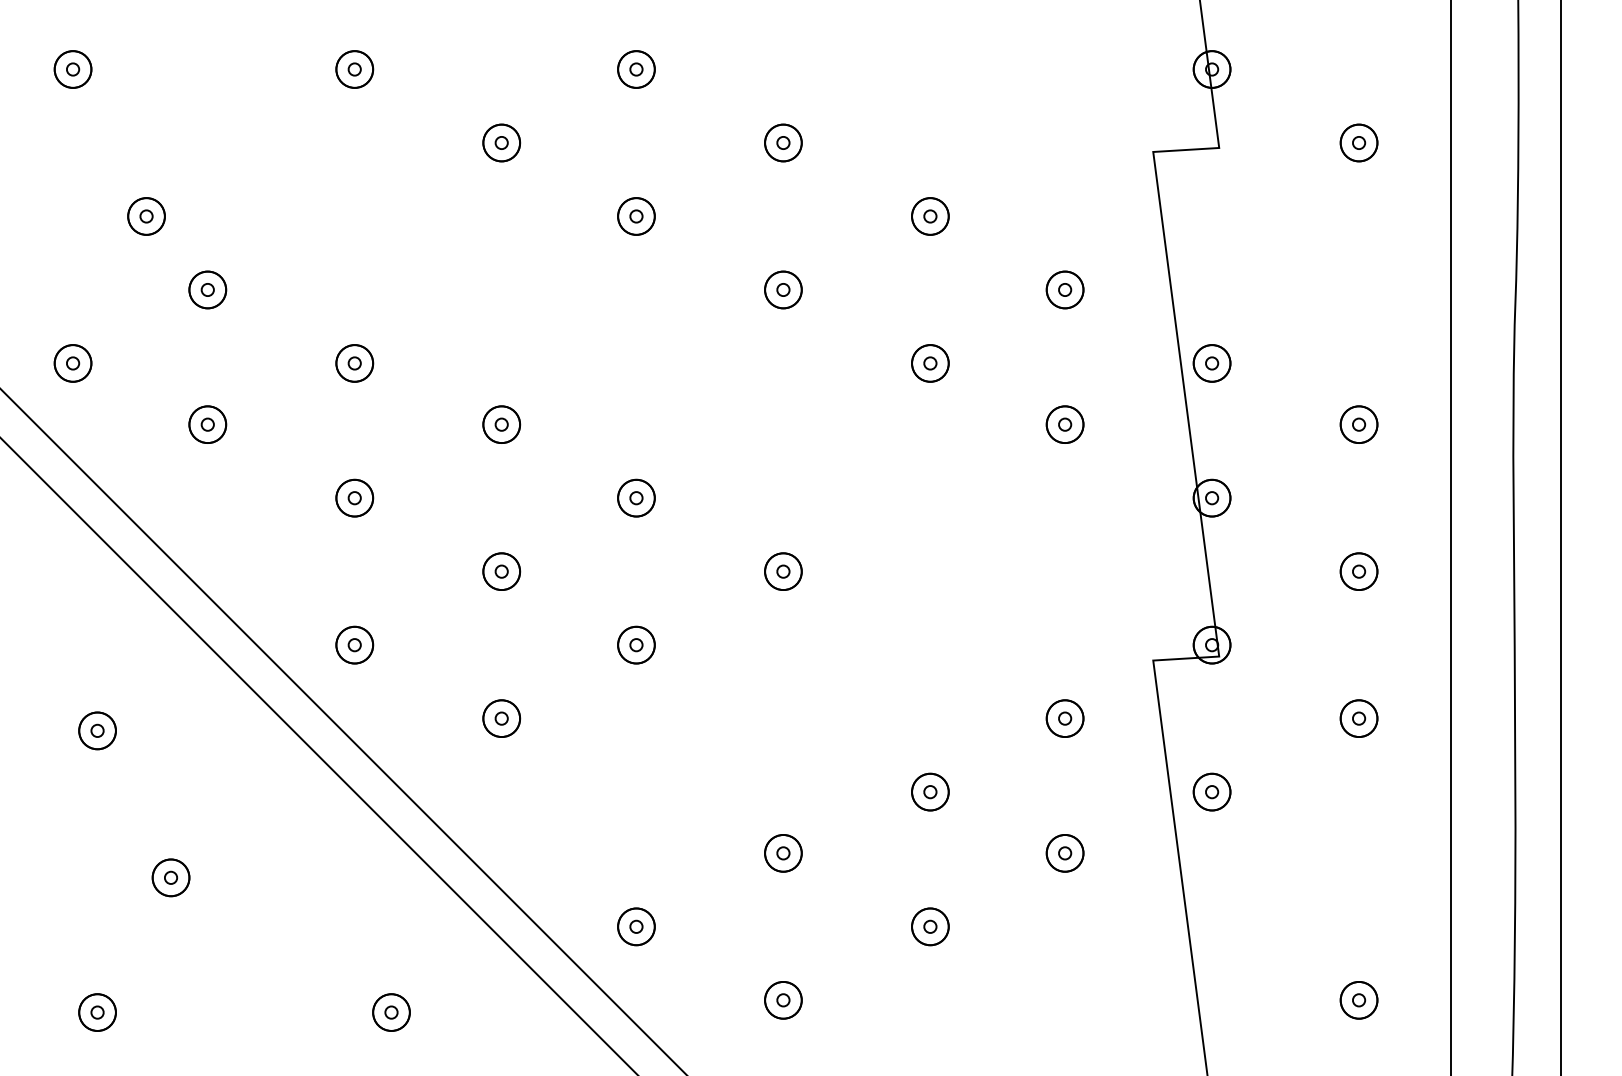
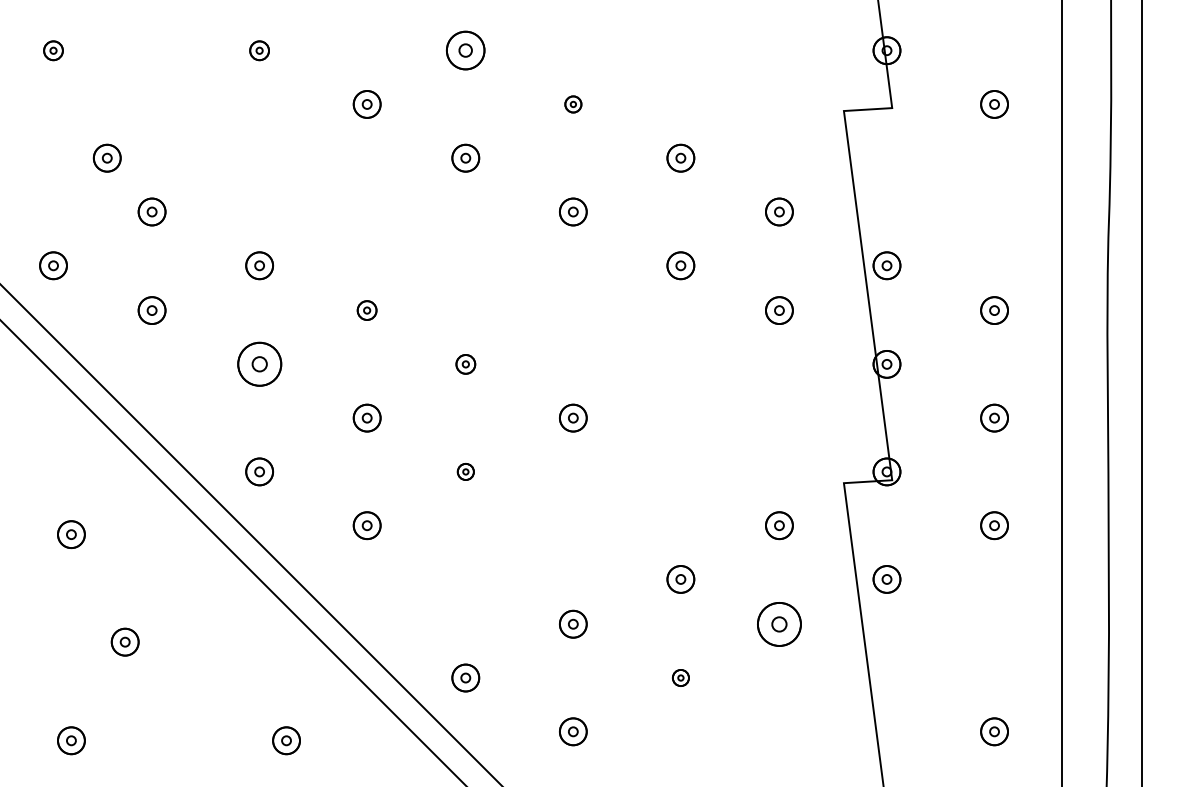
part: (73, 69) -> (53, 50), size x0.7
part: (354, 69) -> (259, 50), size x0.7
part: (636, 69) -> (465, 50), size x1.4
part: (783, 143) -> (573, 104), size x0.6
part: (500, 424) -> (366, 310), size x0.7
part: (354, 498) -> (259, 364), size x1.6
part: (636, 498) -> (465, 364), size x0.7
part: (636, 644) -> (465, 471), size x0.6
part: (1065, 852) -> (779, 623), size x1.6
part: (929, 926) -> (680, 677), size x0.6

